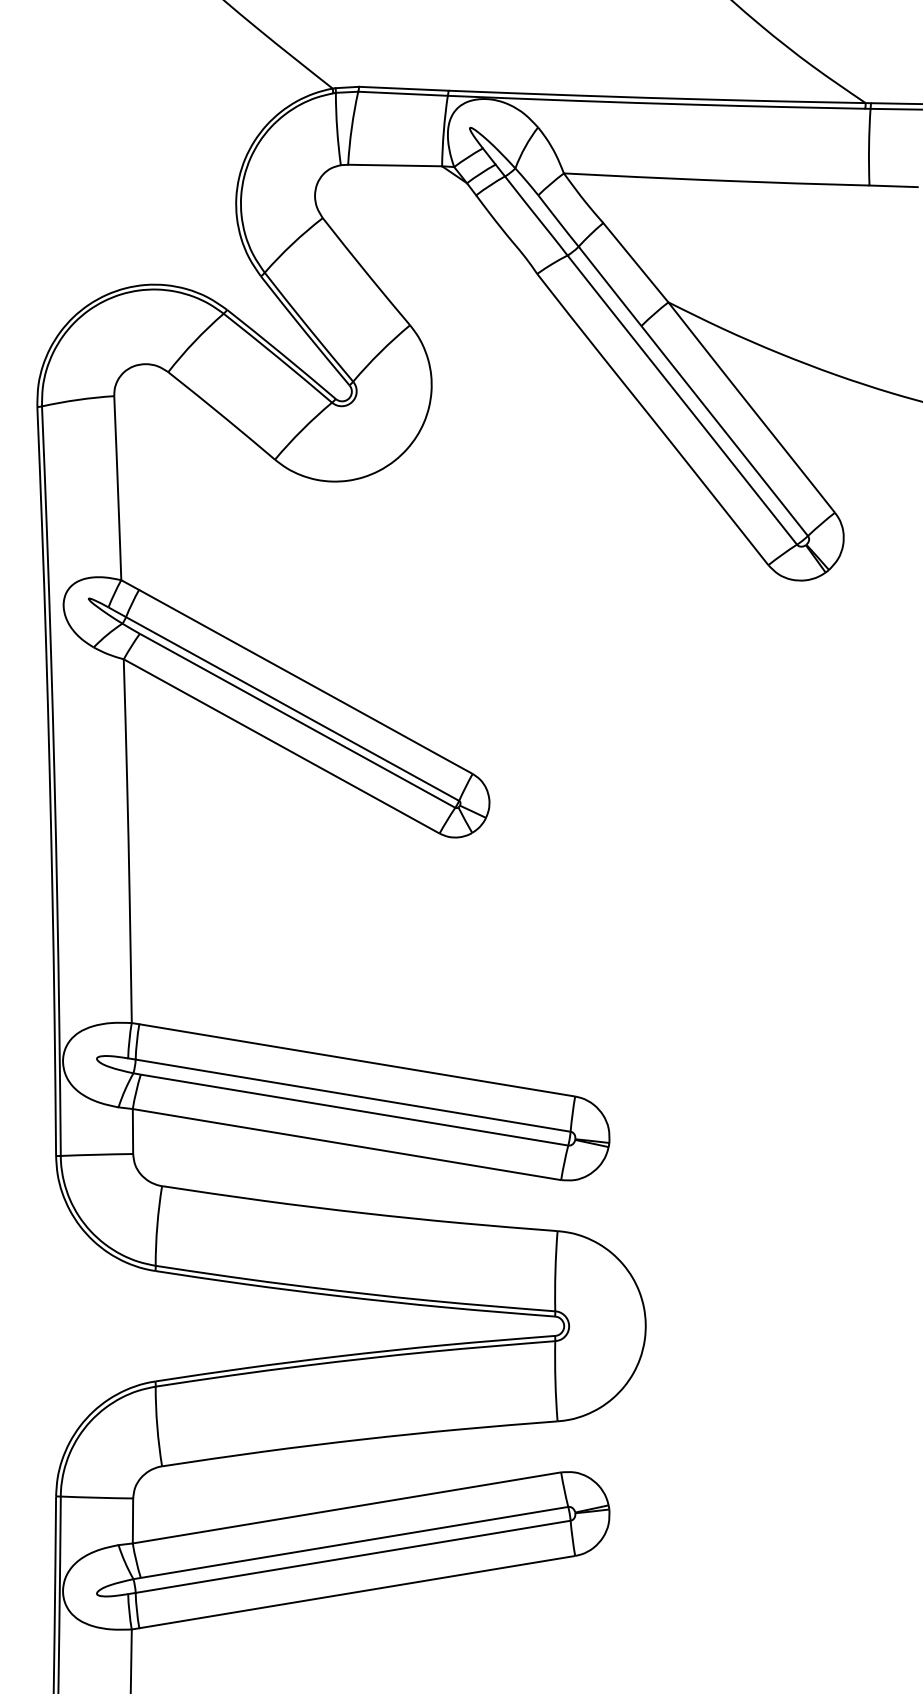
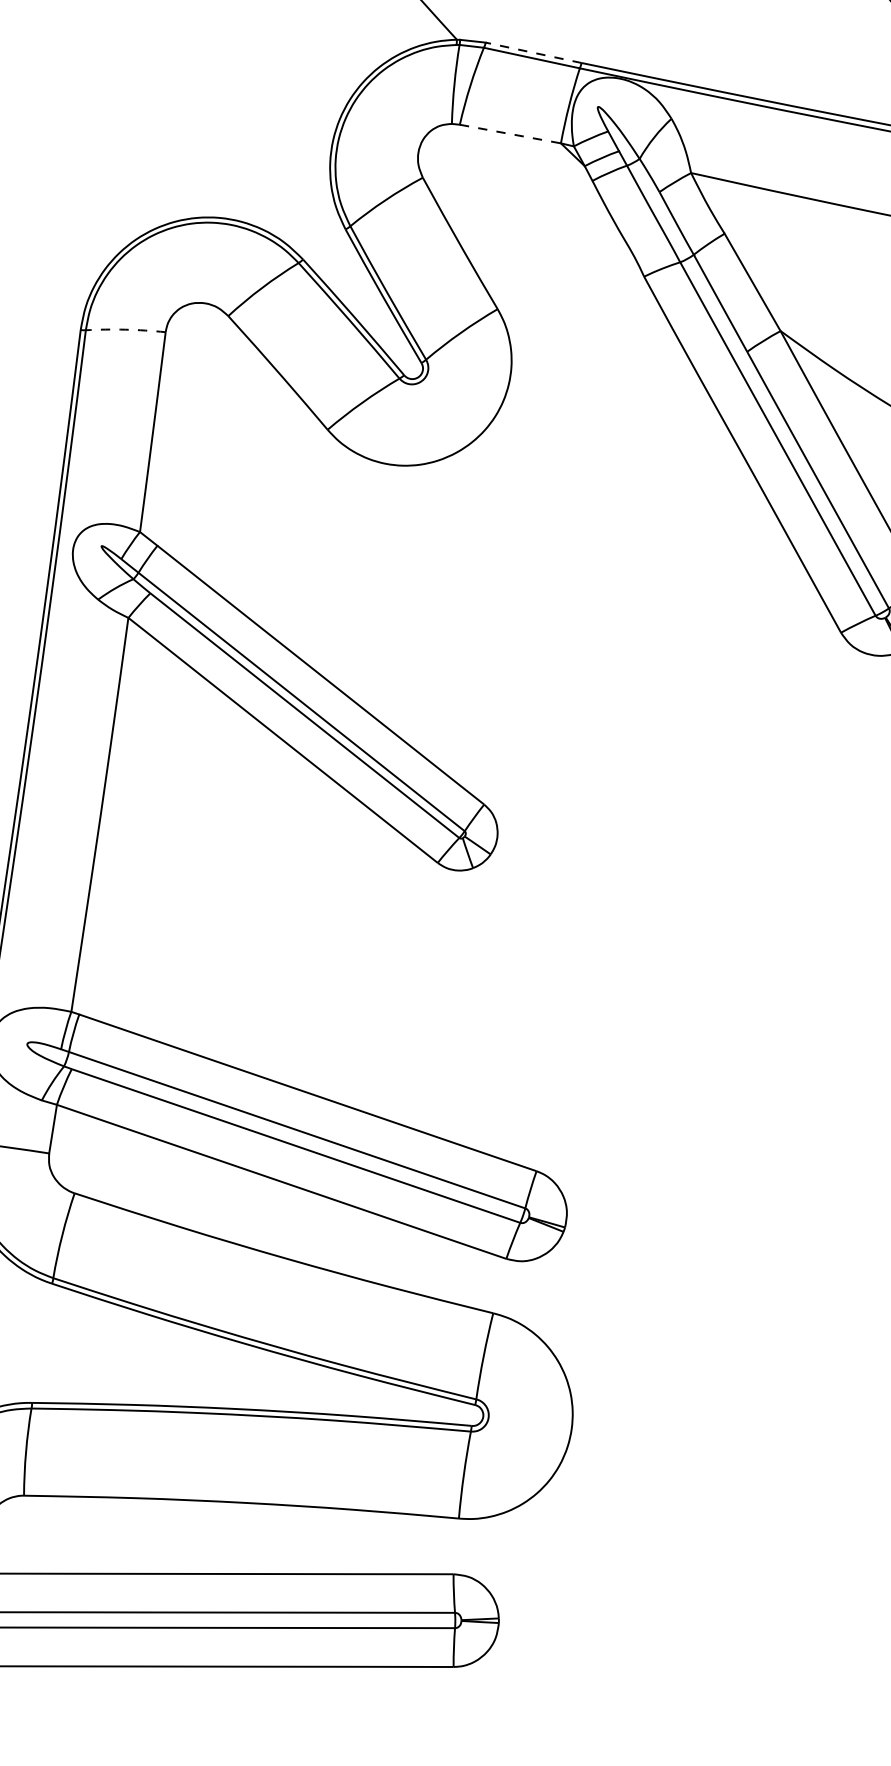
line: (403, 88) -> (533, 52), solid -> dashed
line: (395, 165) -> (510, 134), solid -> dashed
arc: (77, 399) -> (125, 329), solid -> dashed

